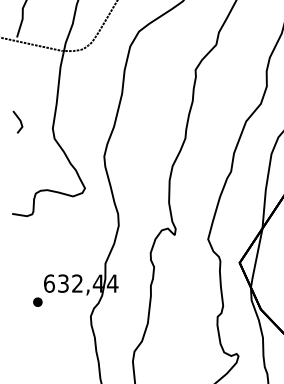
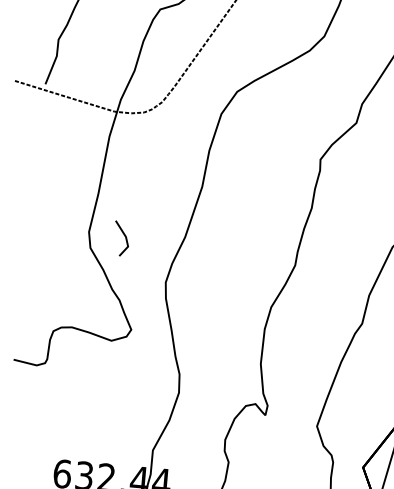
line: (19, 121) -> (124, 237), moved

